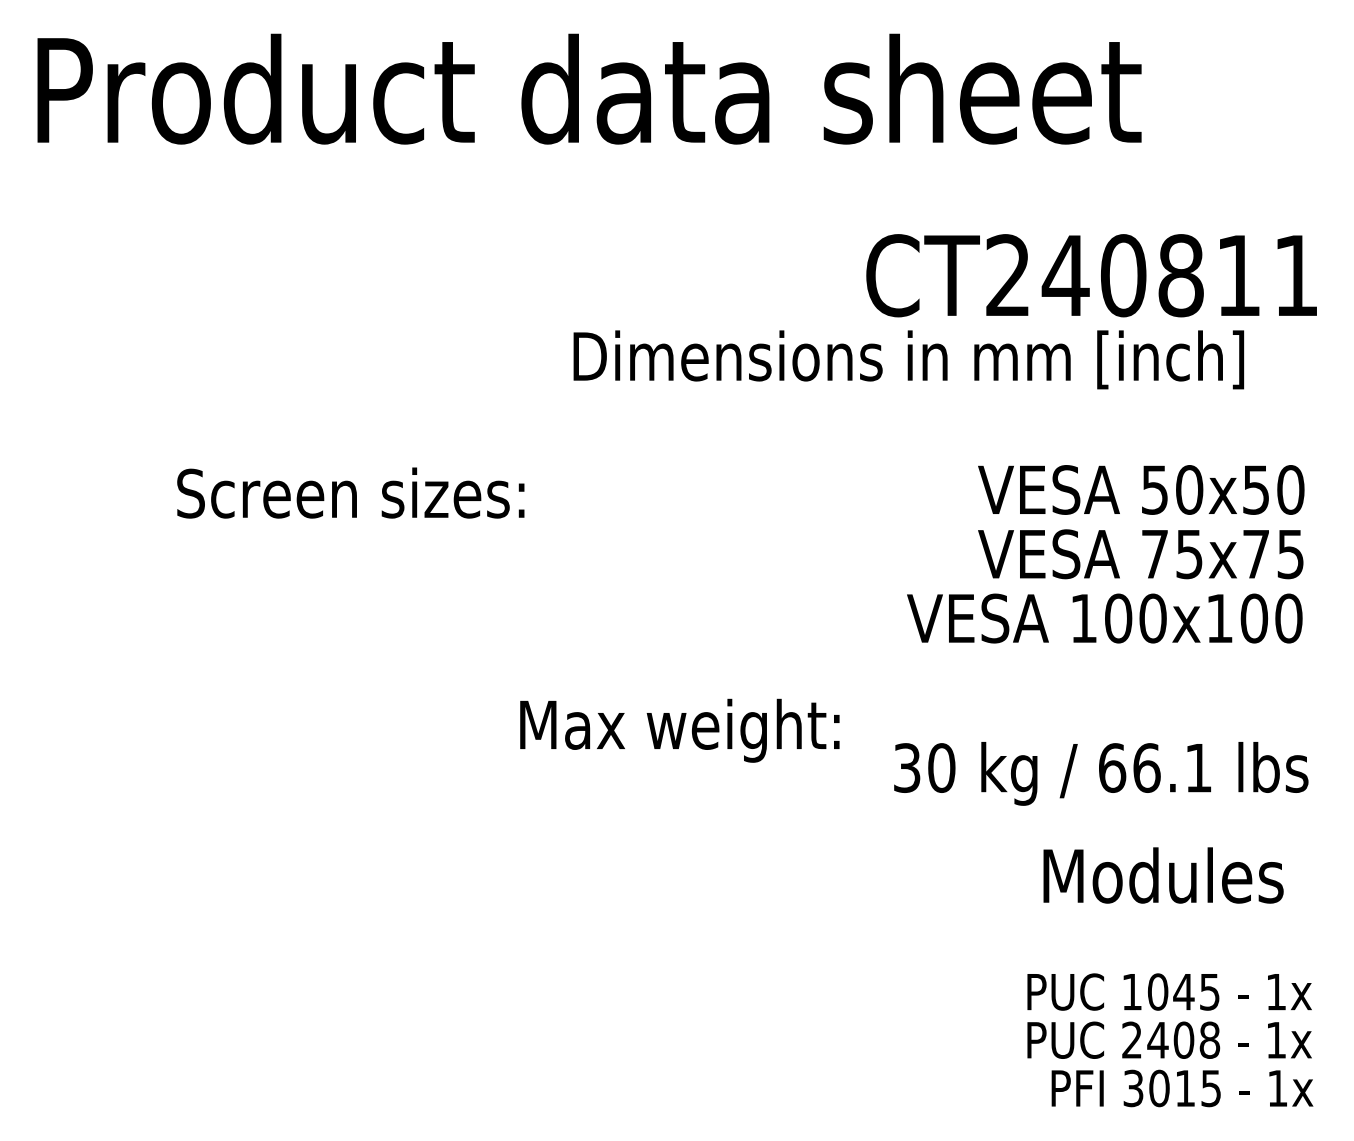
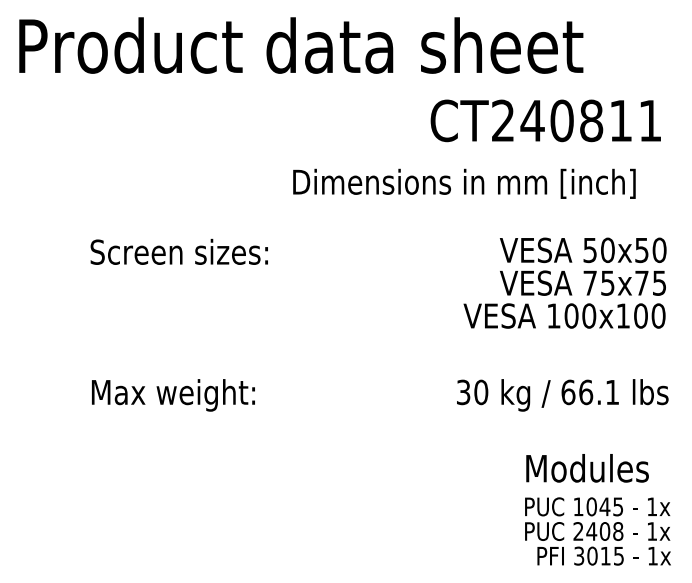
text: (1090, 274) -> (545, 120), moved
text: (679, 730) -> (173, 395), moved
text: (1163, 875) -> (587, 468), moved

